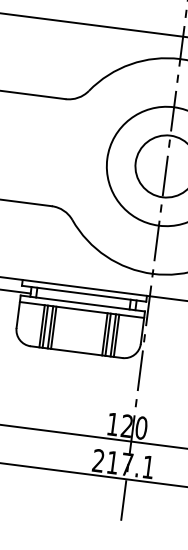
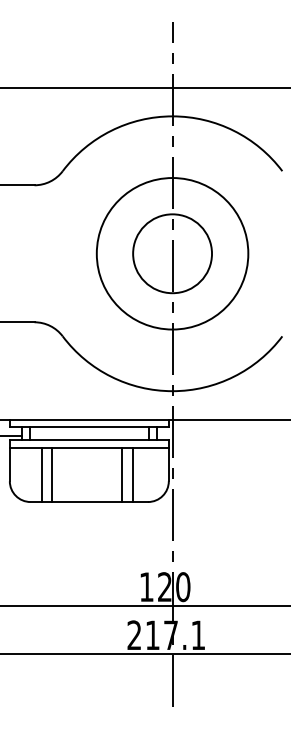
line: (45, 327) -> (45, 475), removed
line: (53, 328) -> (56, 475), removed
line: (108, 335) -> (126, 475), removed
line: (116, 336) -> (136, 475), removed

